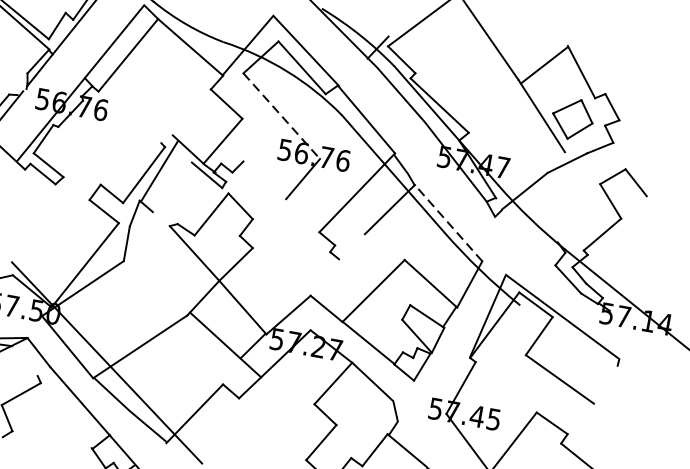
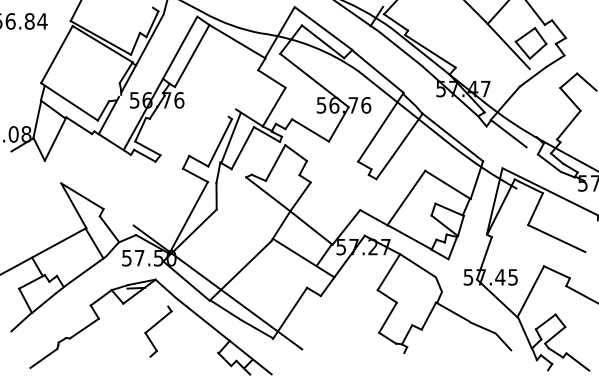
line: (281, 116) -> (314, 80), dashed -> solid
line: (264, 180) -> (310, 130), added
line: (171, 187) -> (242, 148), added
line: (448, 223) -> (452, 137), dashed -> solid
line: (521, 231) -> (508, 133), added
line: (352, 246) -> (384, 167), added

